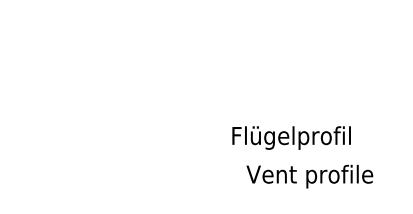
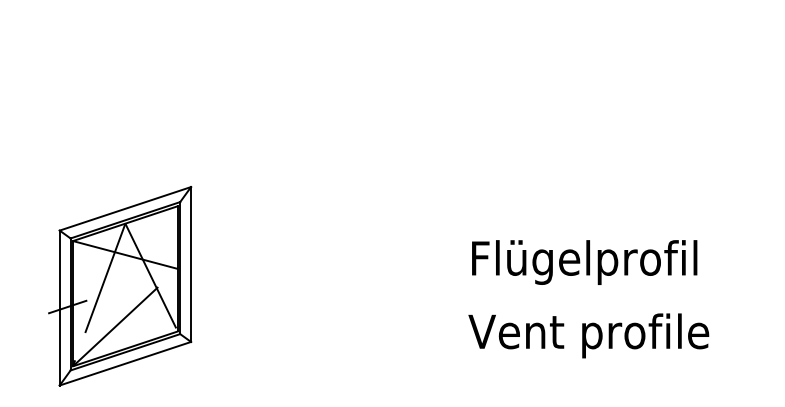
text: (291, 137) -> (584, 261), moved
part: (63, 150) -> (120, 286), added

